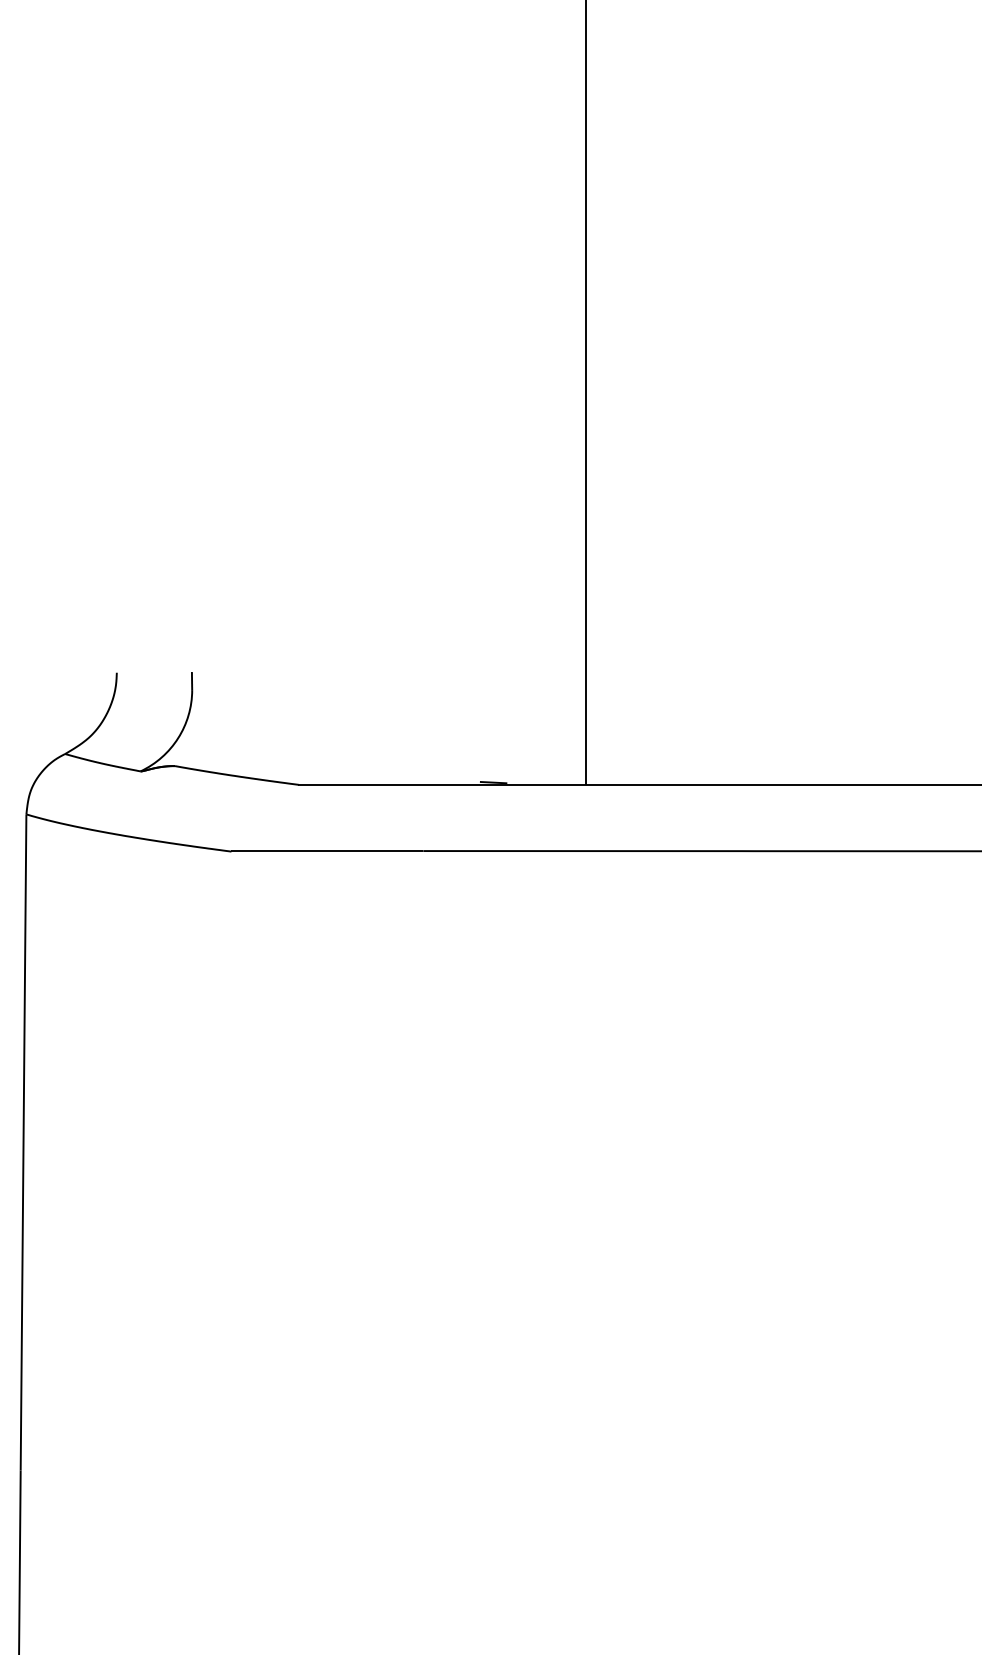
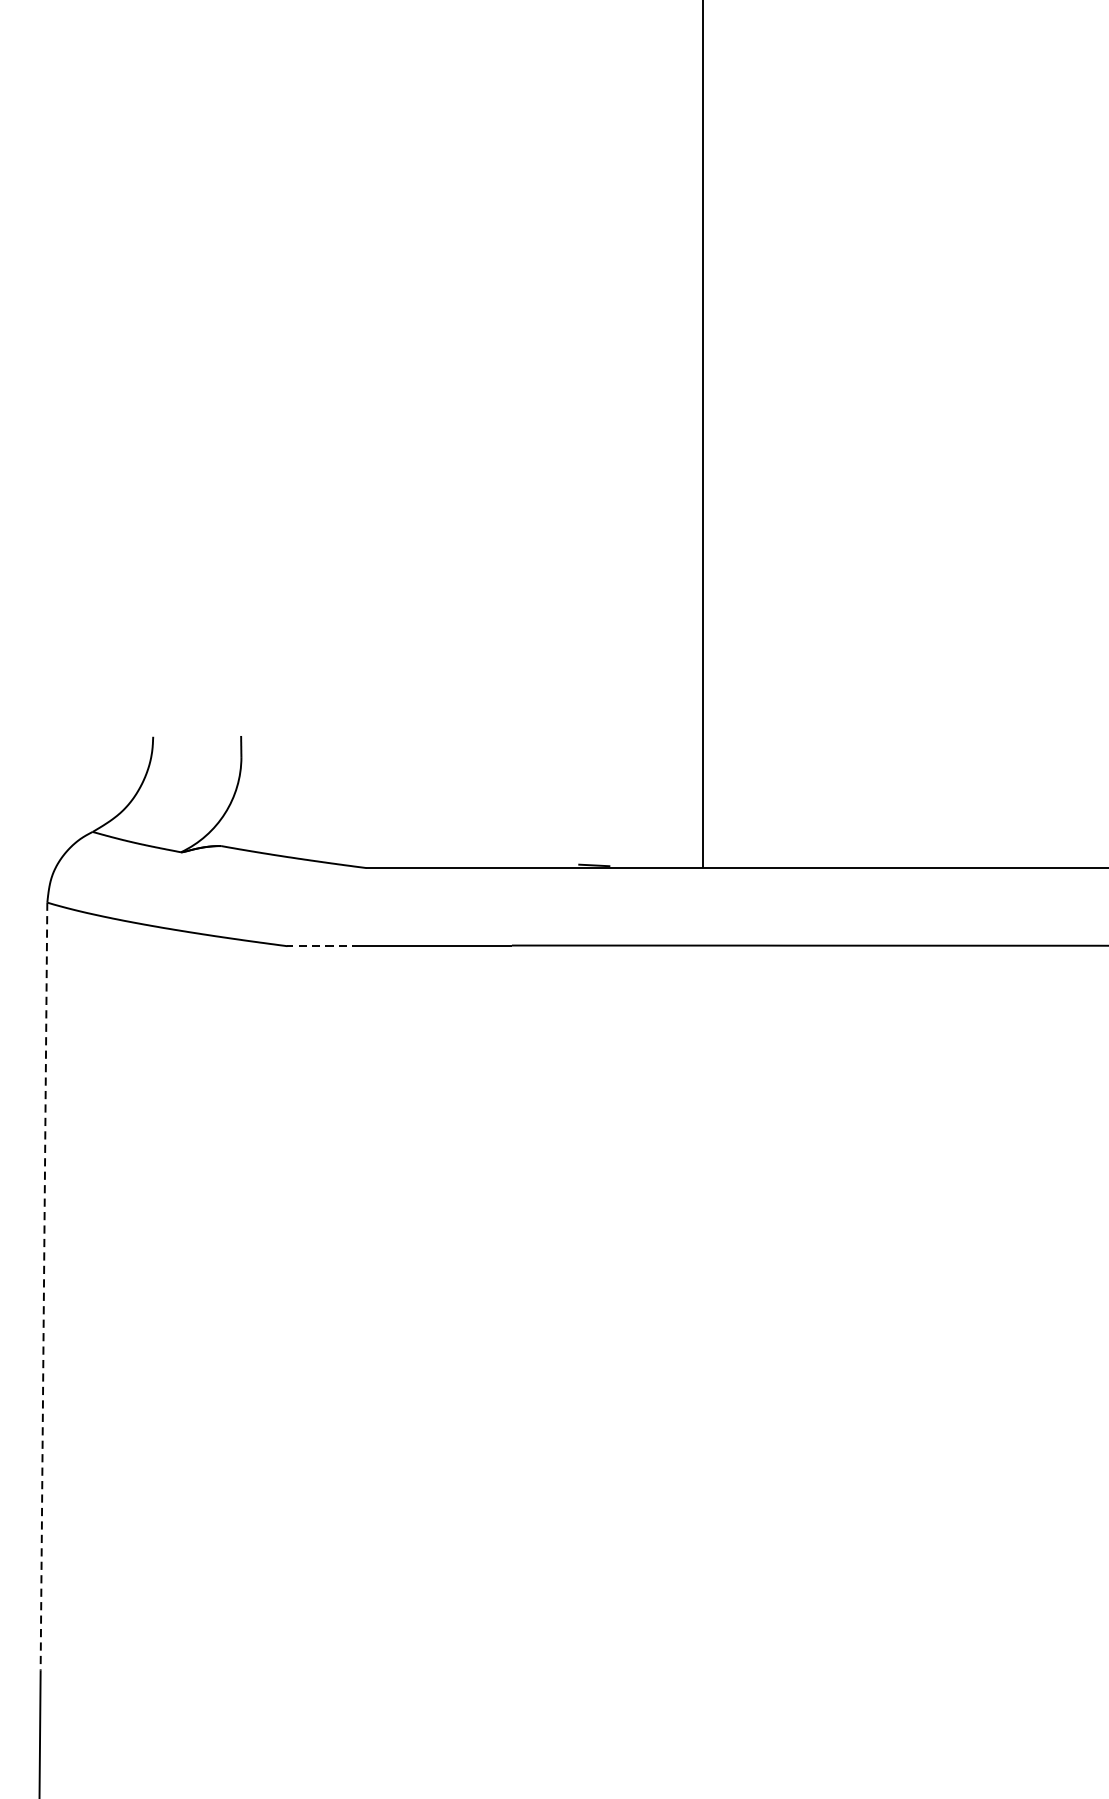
line: (262, 851) -> (323, 946), solid -> dashed
line: (23, 1142) -> (43, 1286), solid -> dashed

